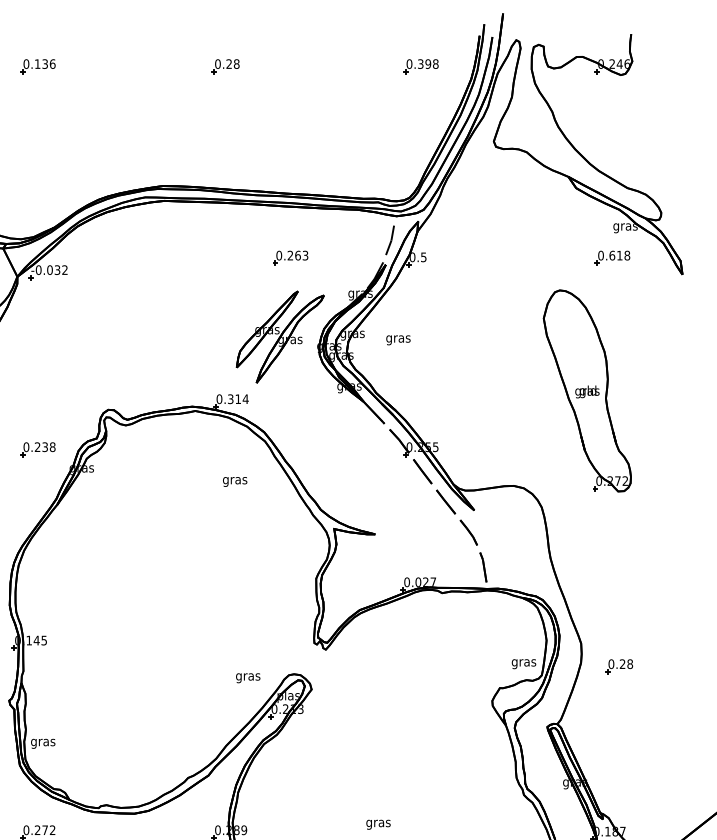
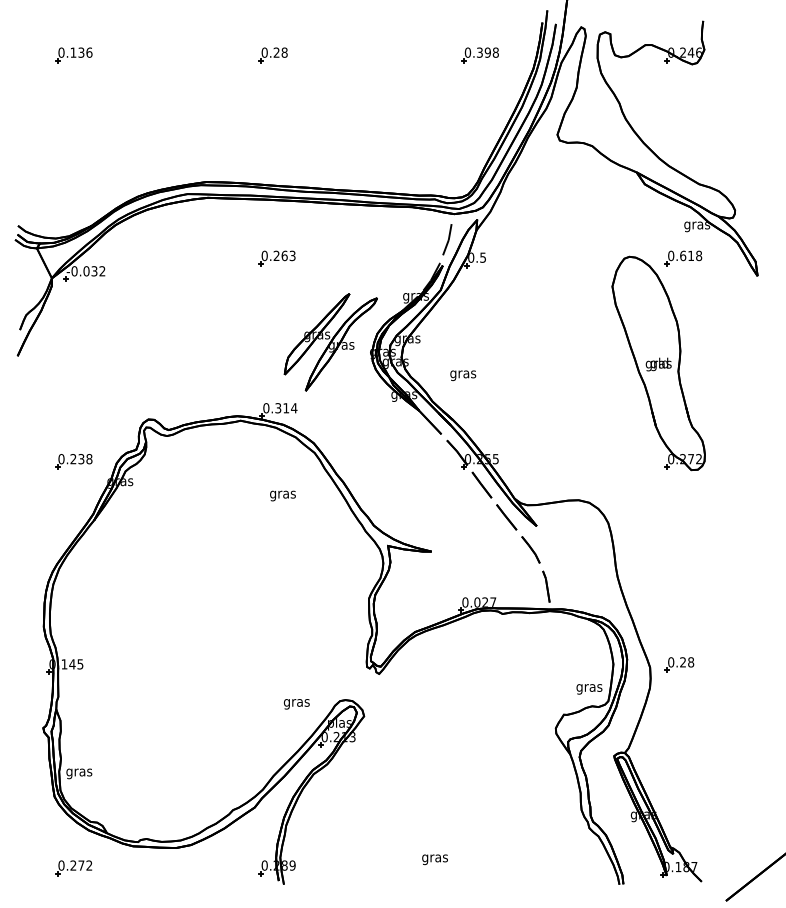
part: (290, 258) -> (276, 258), moved
text: (398, 340) -> (463, 375), moved
part: (587, 390) -> (658, 363), moved
part: (619, 666) -> (679, 664), moved

